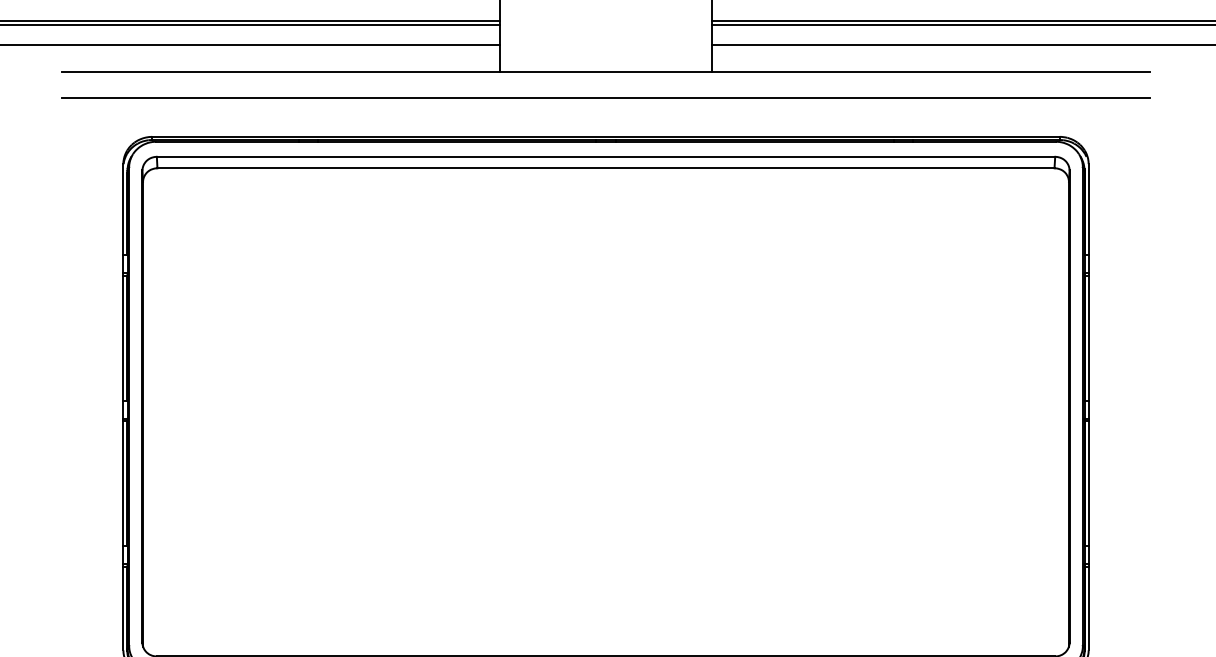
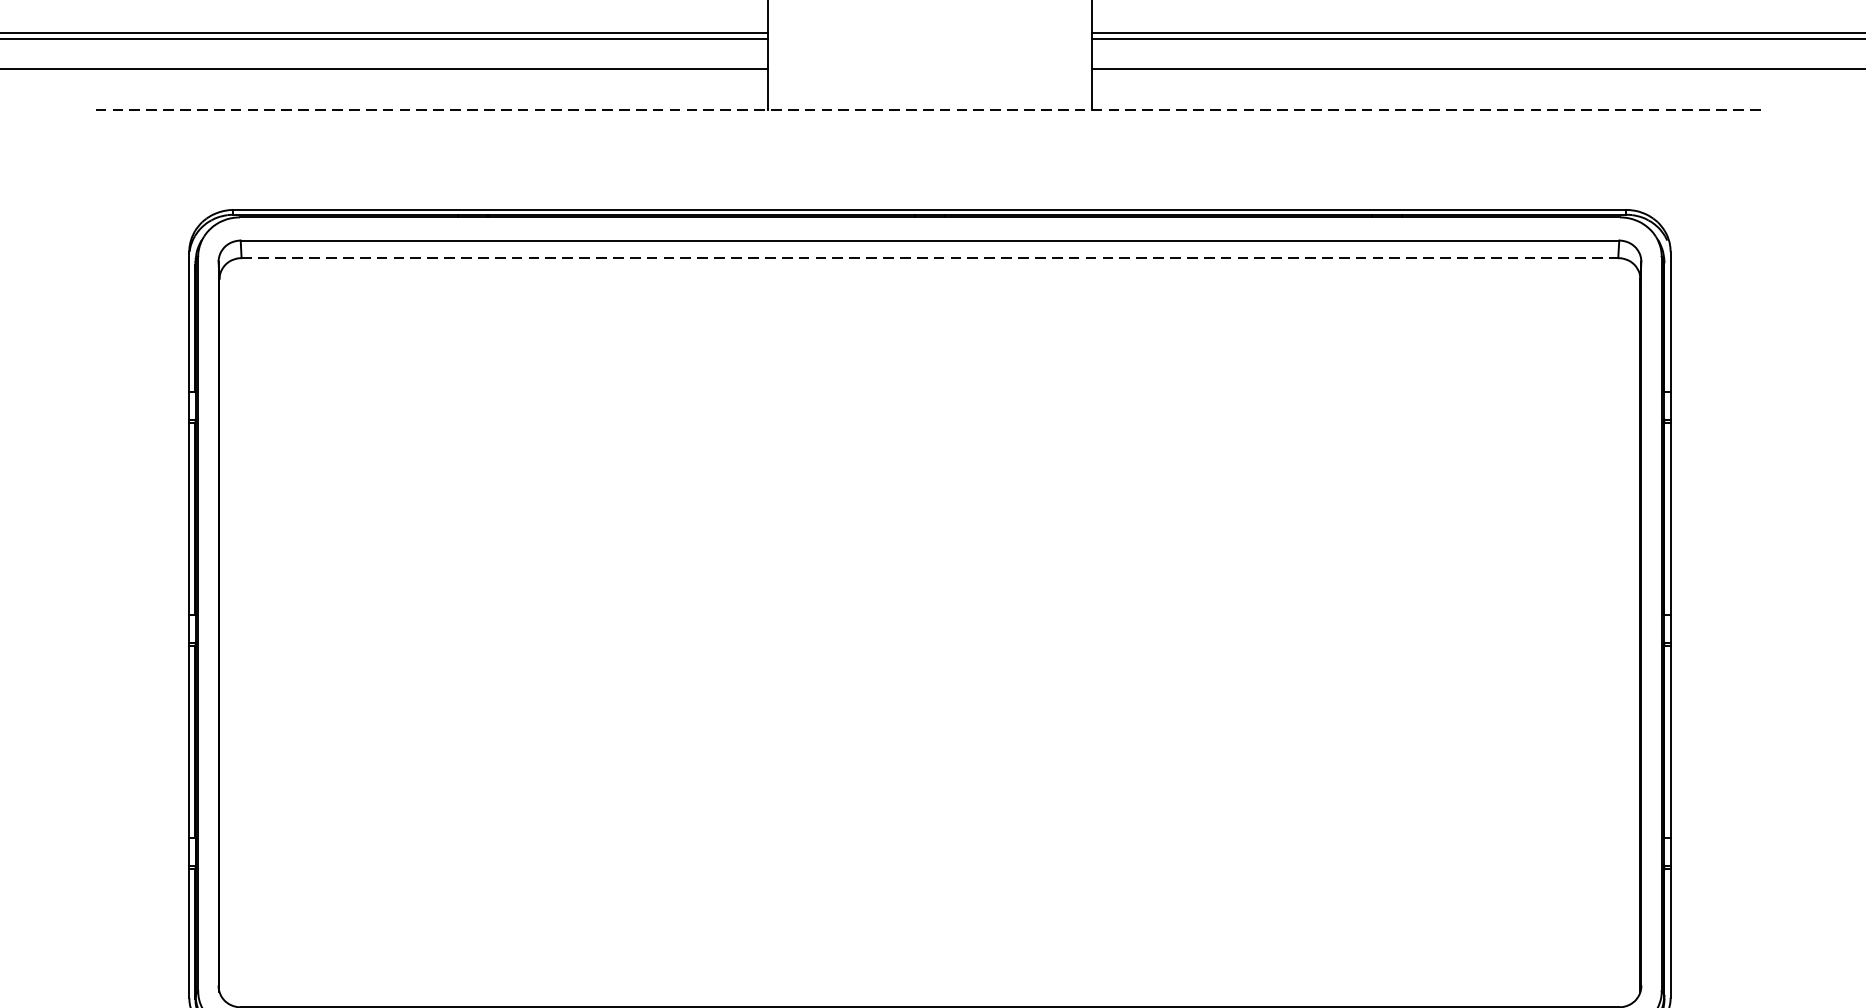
line: (606, 71) -> (930, 109), solid -> dashed
line: (605, 97) -> (929, 149), removed
line: (605, 168) -> (929, 258), solid -> dashed

